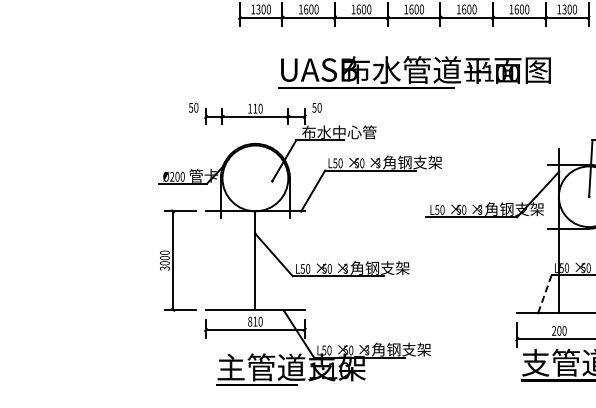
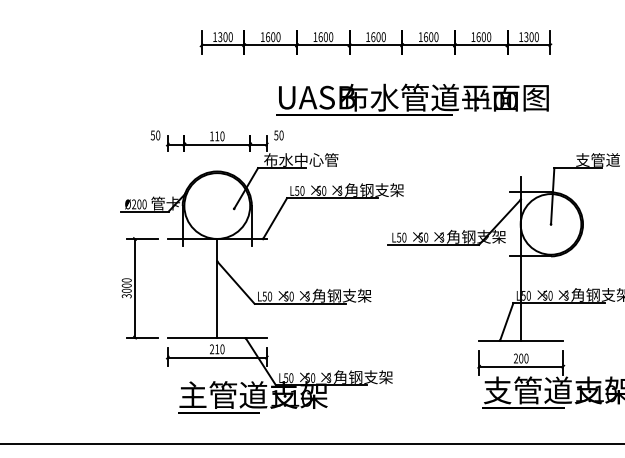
text: (414, 71) -> (412, 99), moved
line: (544, 293) -> (506, 321), dashed -> solid
text: (250, 321) -> (212, 349), 810 -> 210

